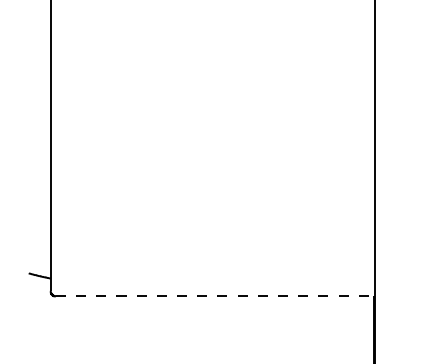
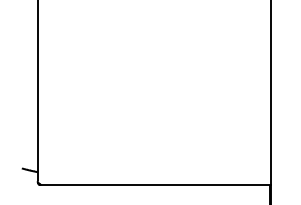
line: (215, 296) -> (156, 185), dashed -> solid

